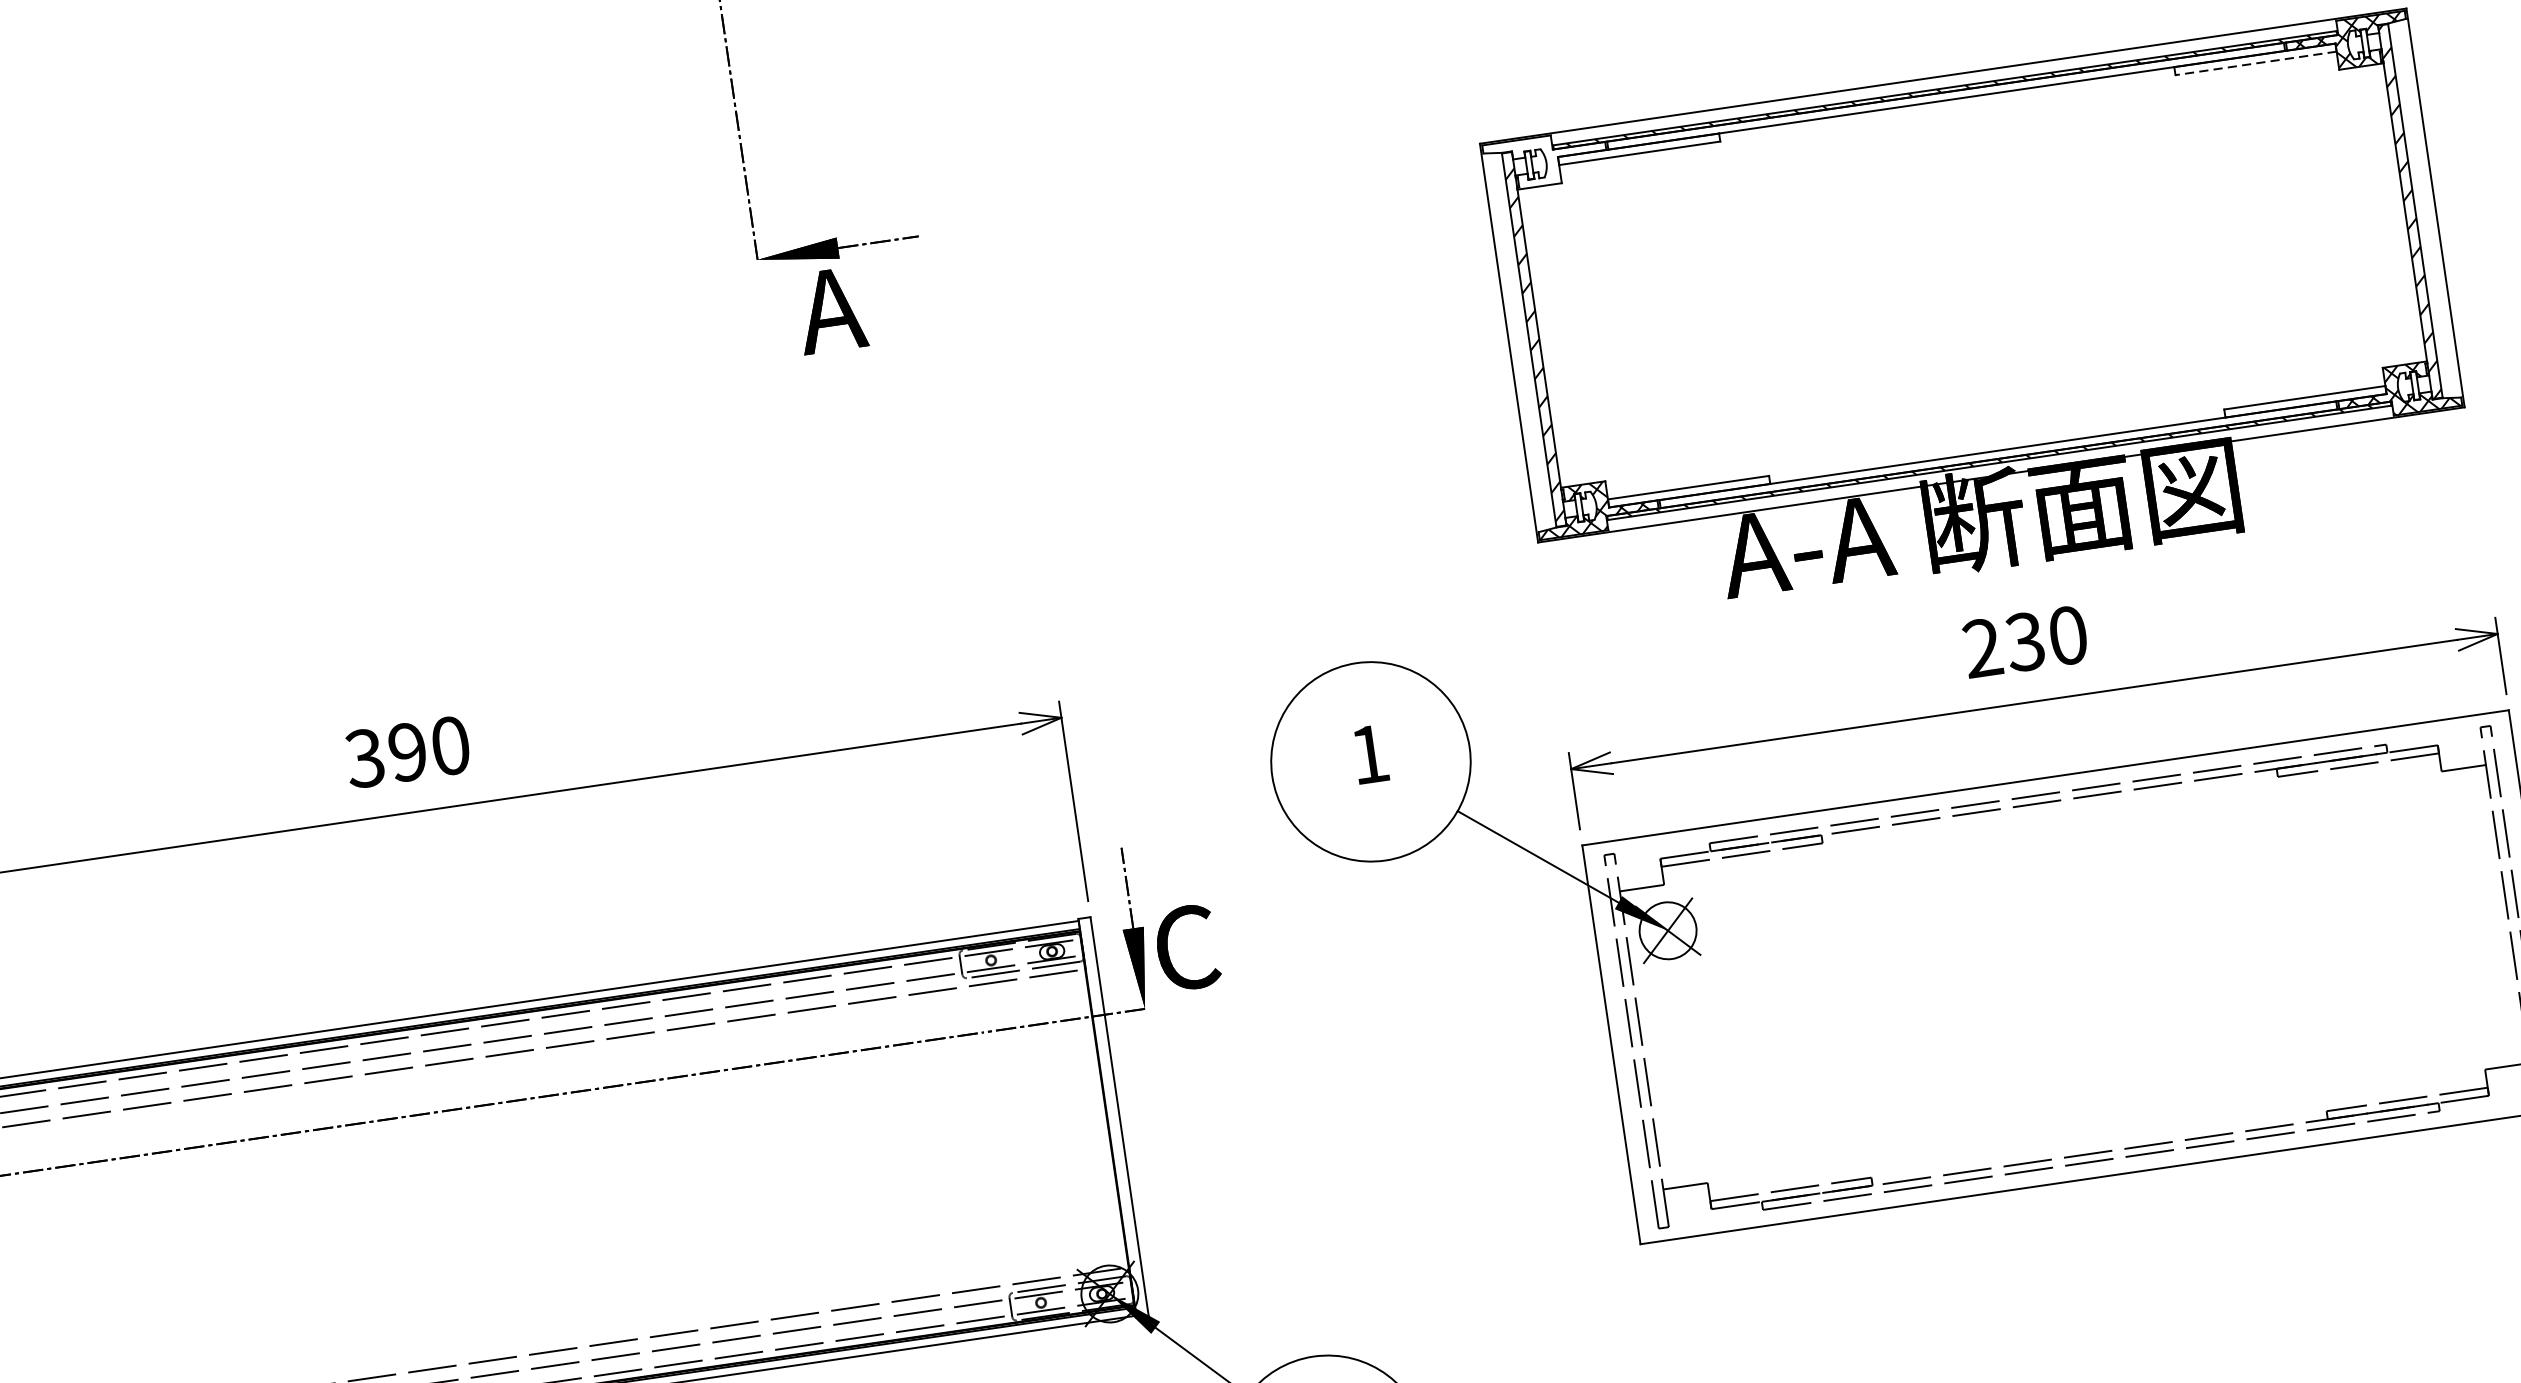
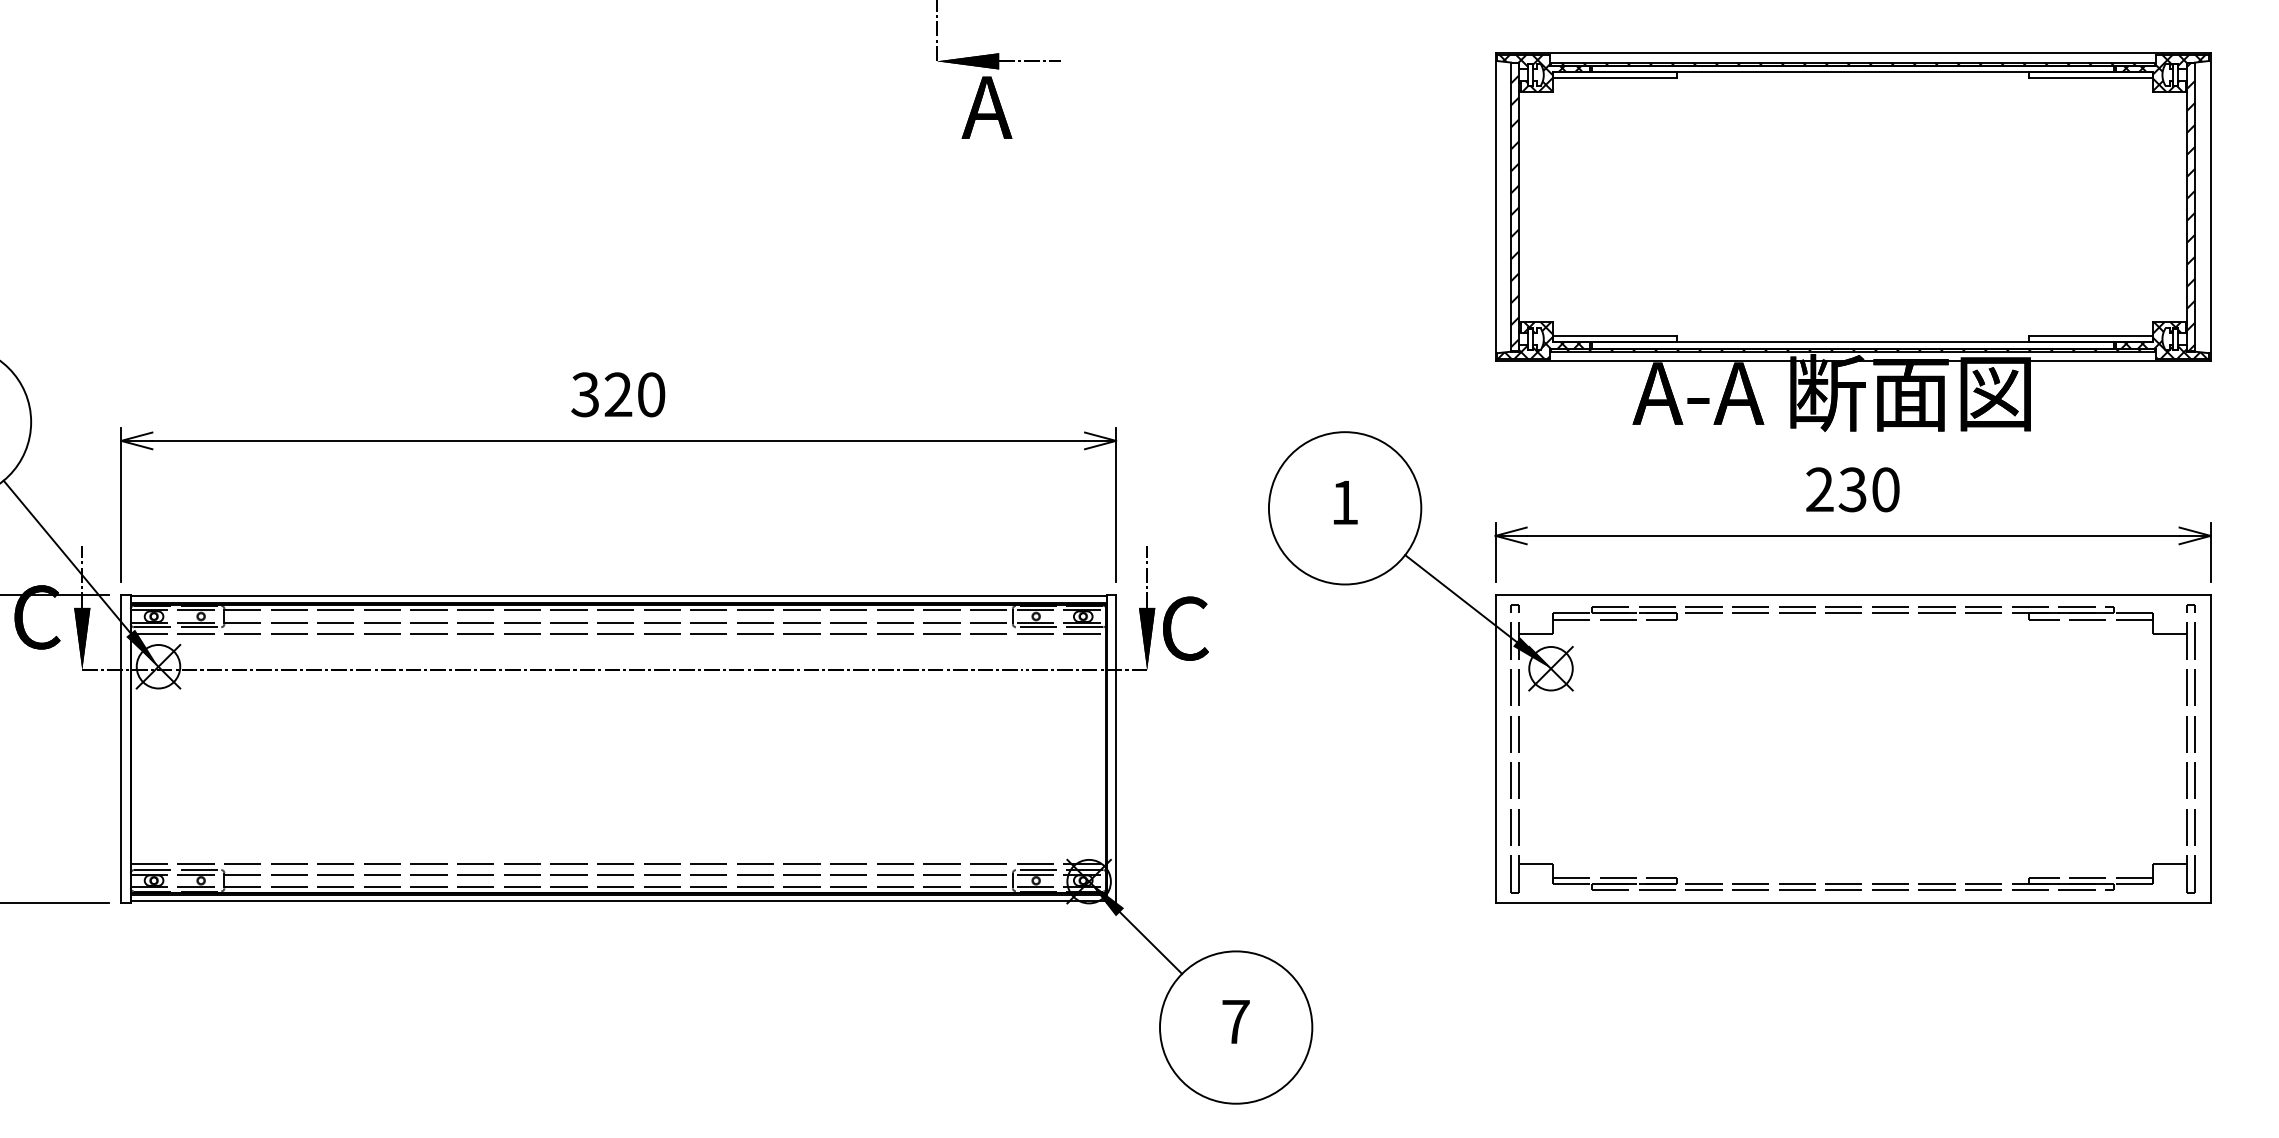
line: (2255, 63) -> (2090, 78), dashed -> solid
hatch: (1541, 161) -> (1540, 73), added
text: (407, 751) -> (618, 394), 390 -> 320

